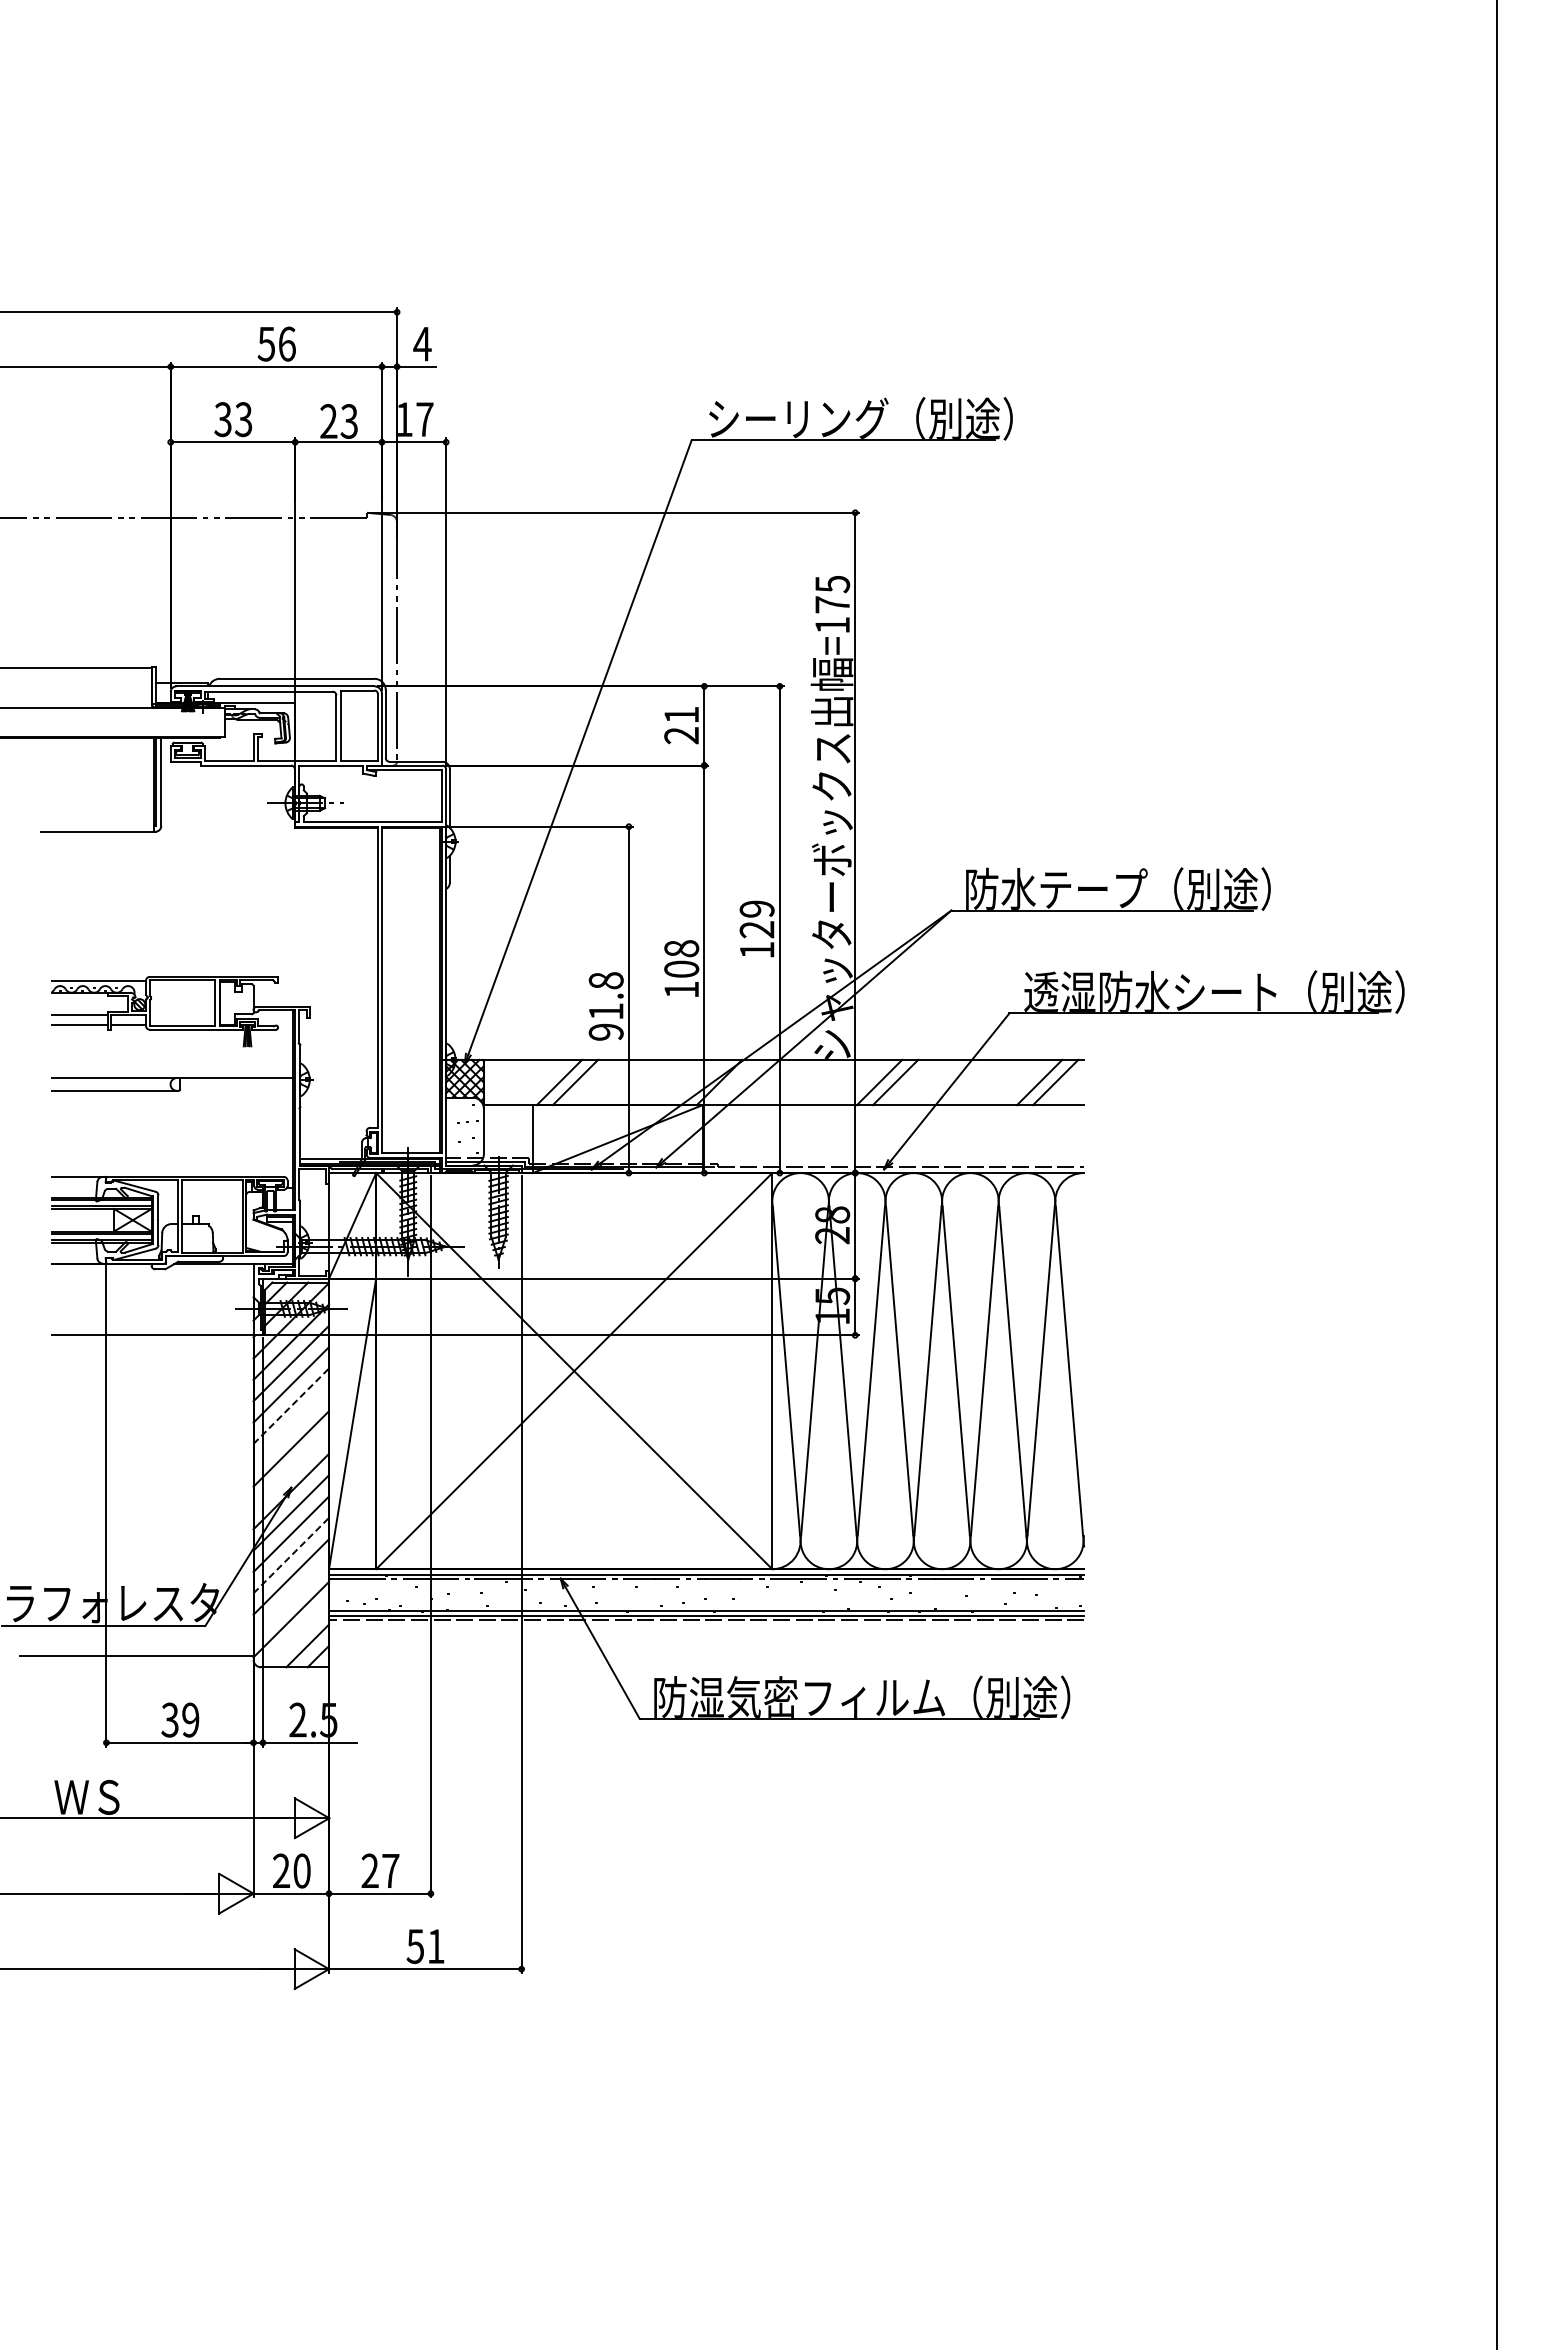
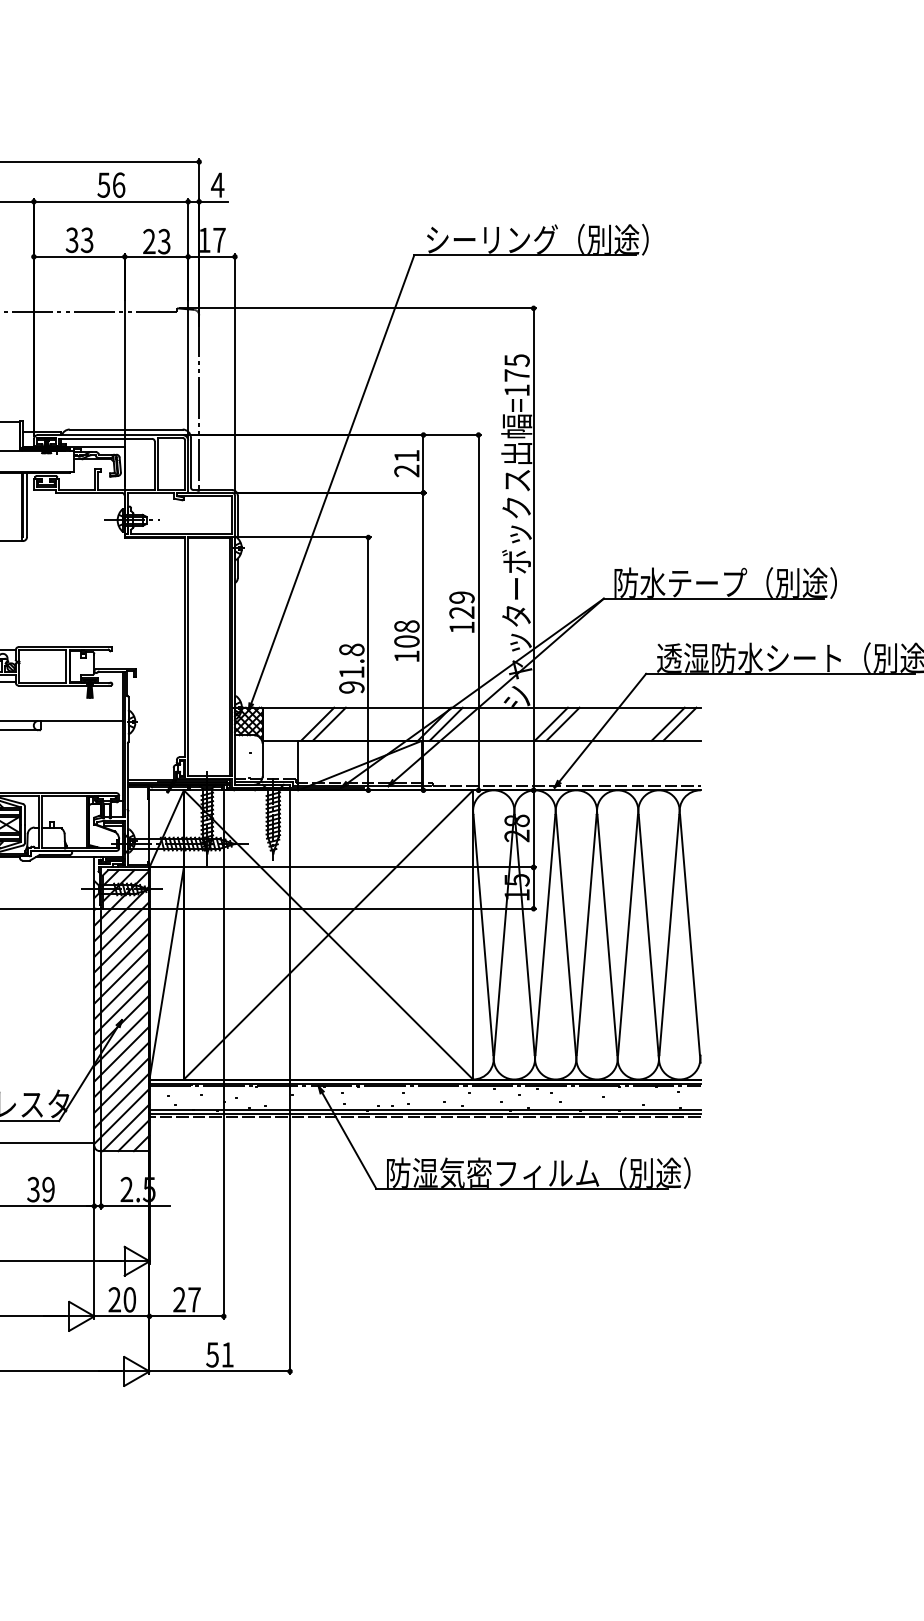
line: (735, 1082) -> (446, 724), added
line: (291, 1405) -> (122, 960), dashed -> solid
line: (291, 1427) -> (122, 976), added
line: (291, 1470) -> (122, 1007), added
line: (291, 1555) -> (122, 1069), dashed -> solid
line: (291, 1598) -> (122, 1100), added
line: (296, 1635) -> (125, 1127), added

